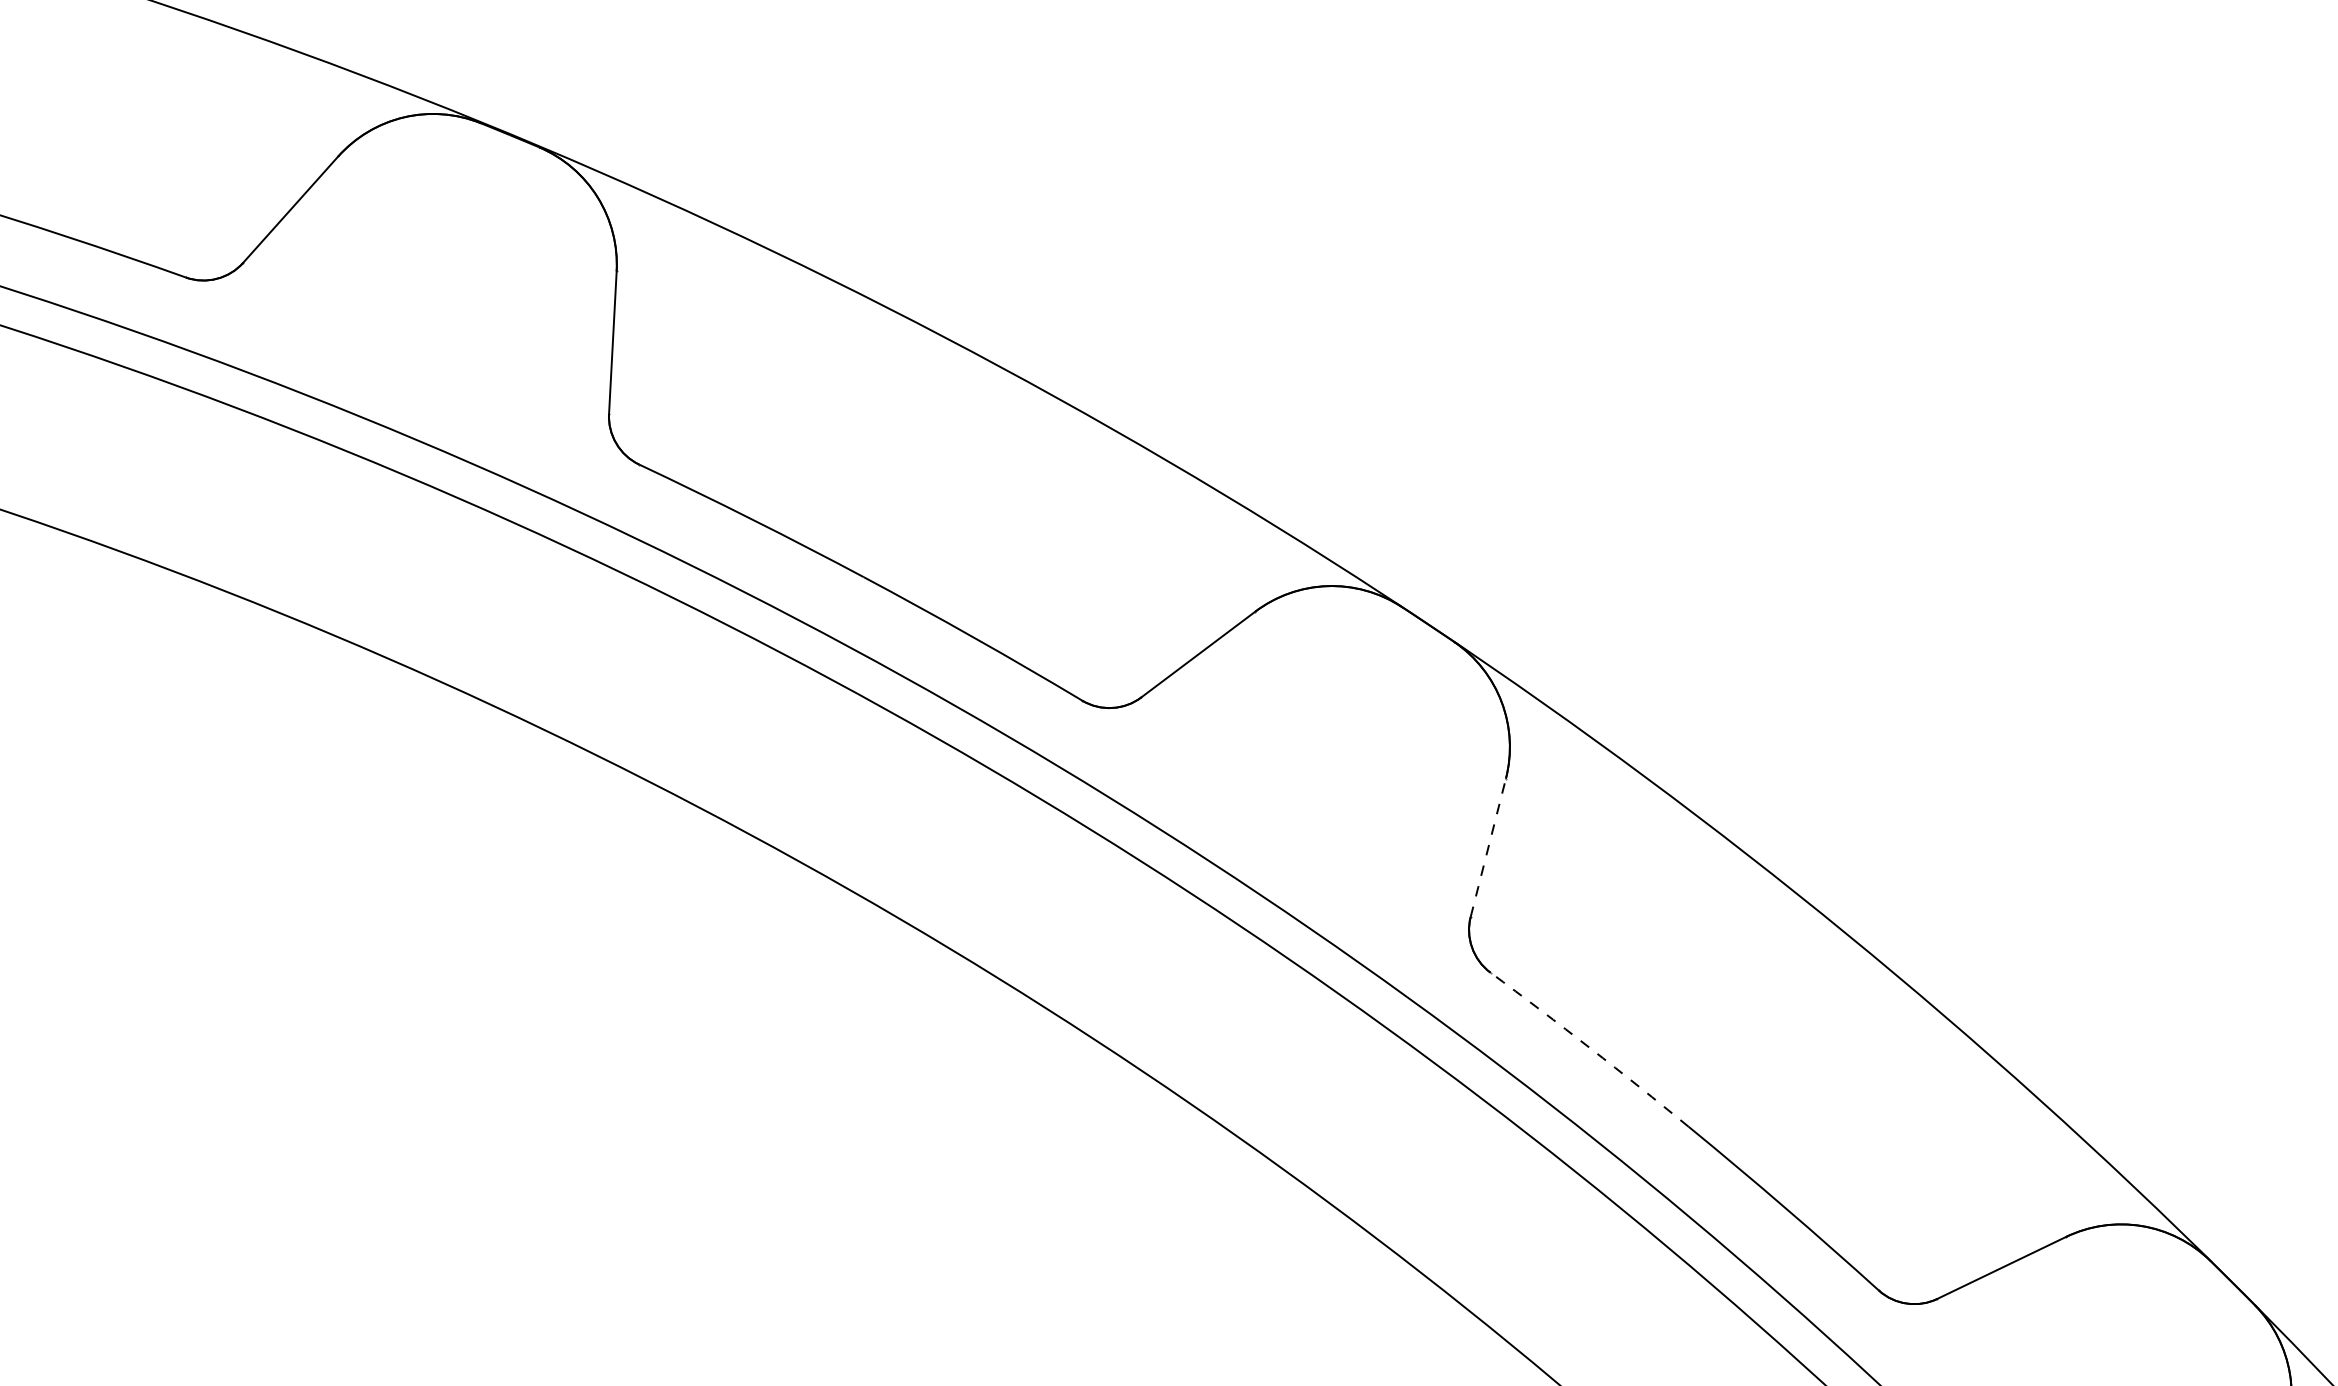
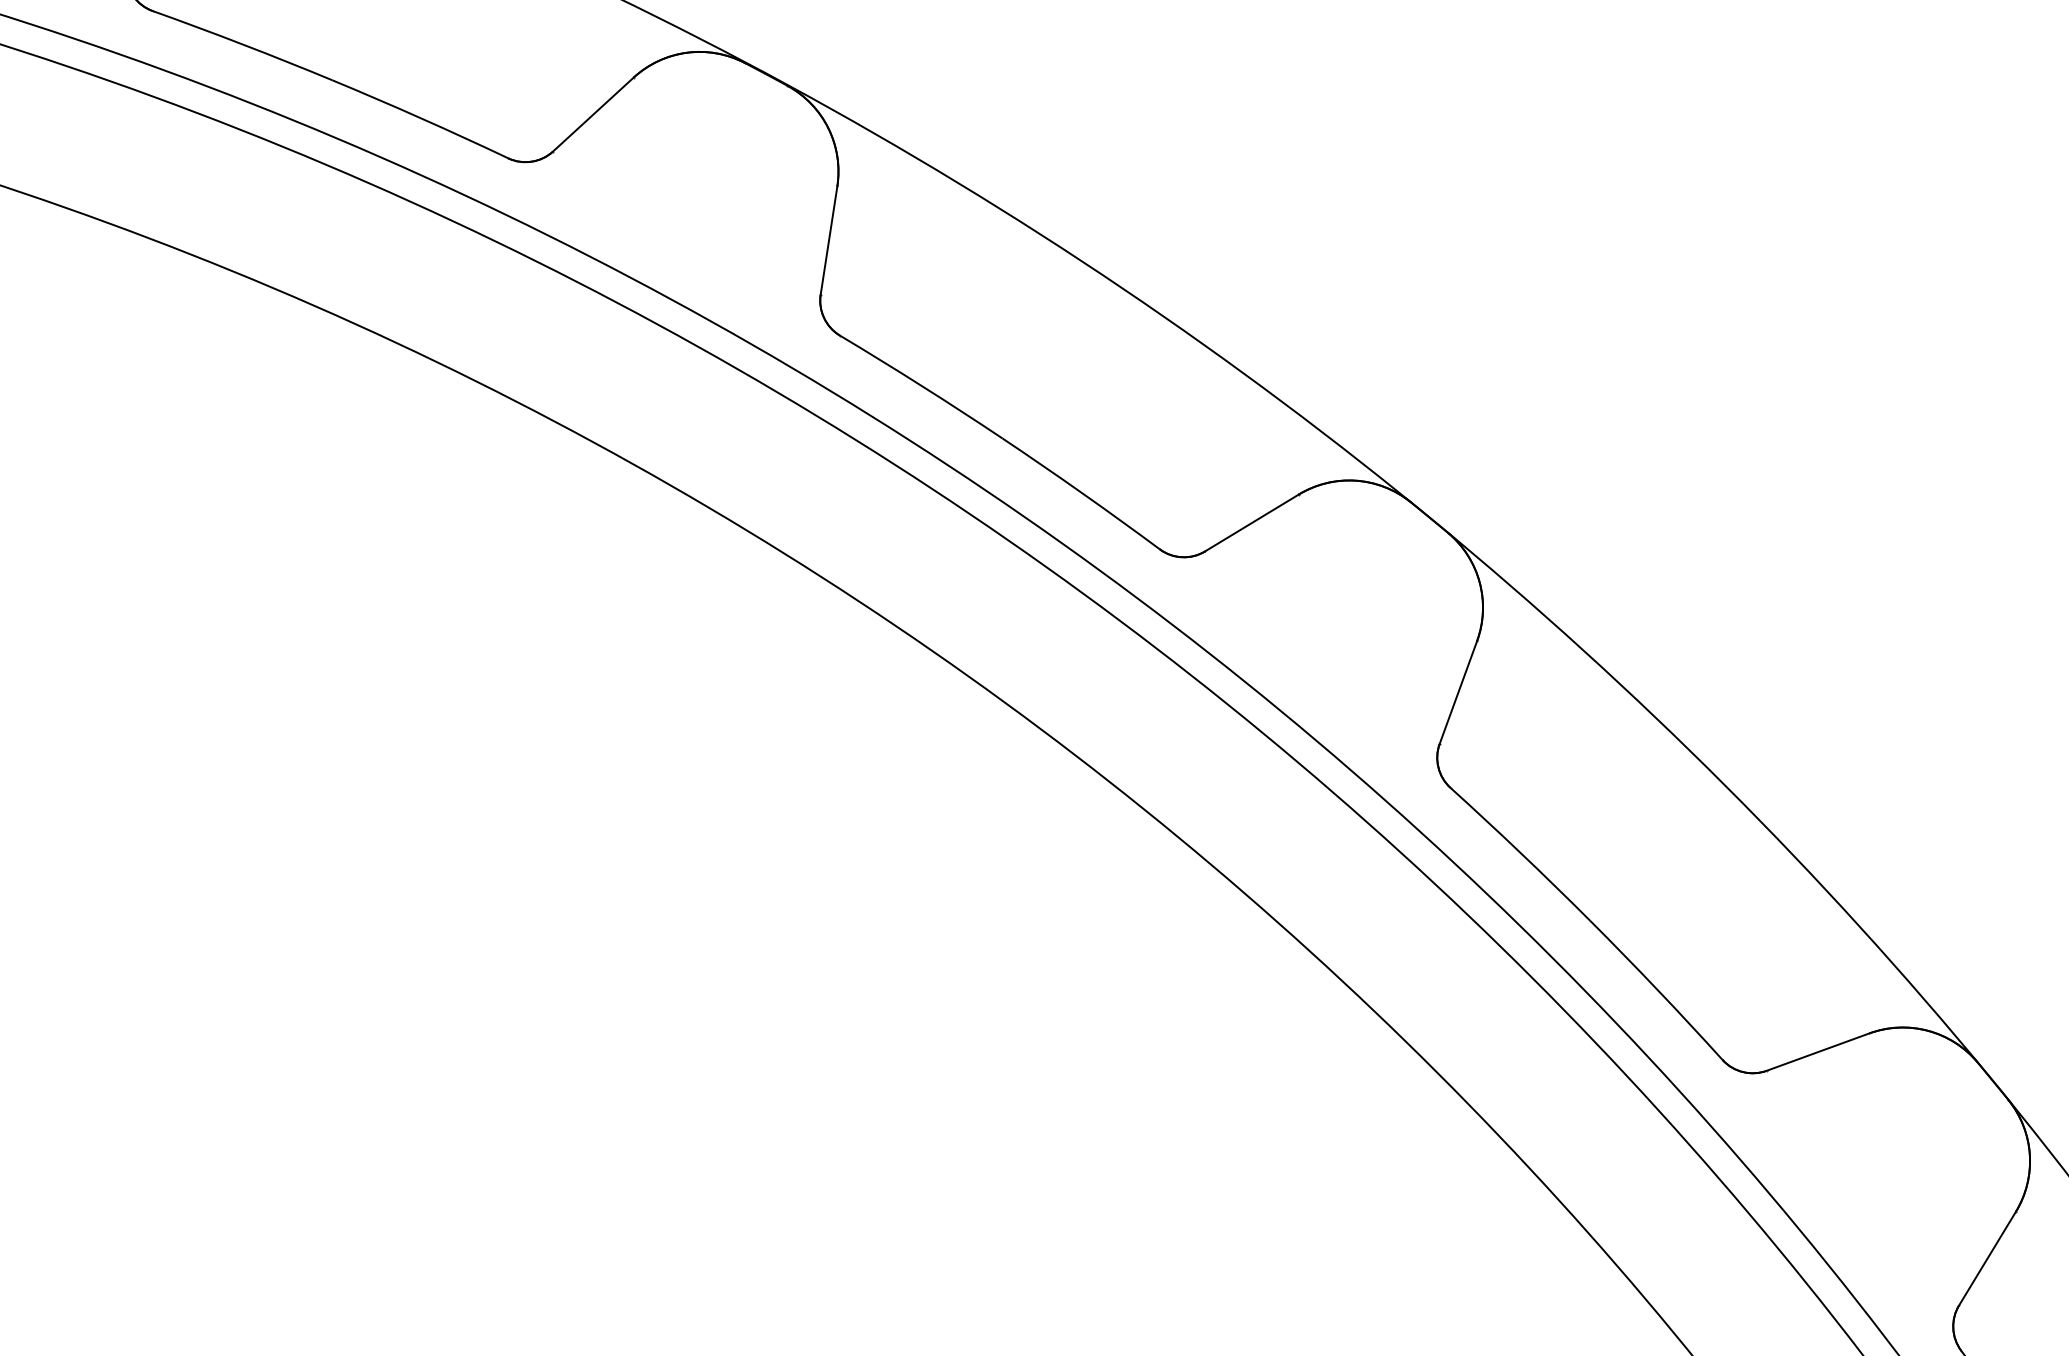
line: (1488, 847) -> (1458, 692), dashed -> solid
arc: (1591, 1048) -> (1521, 853), dashed -> solid

